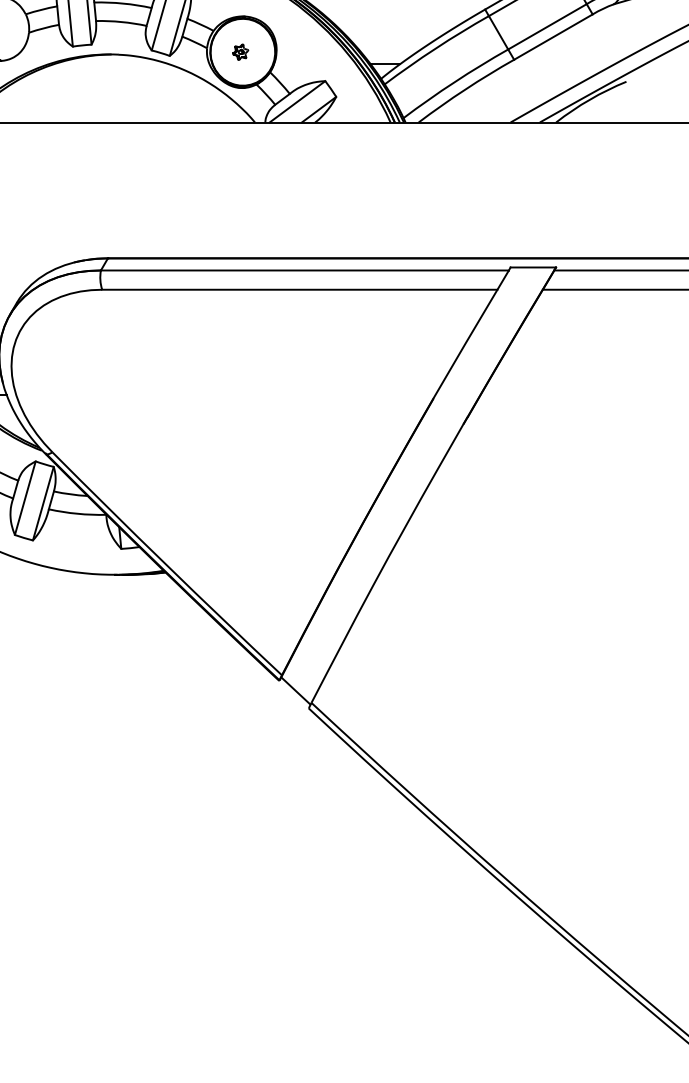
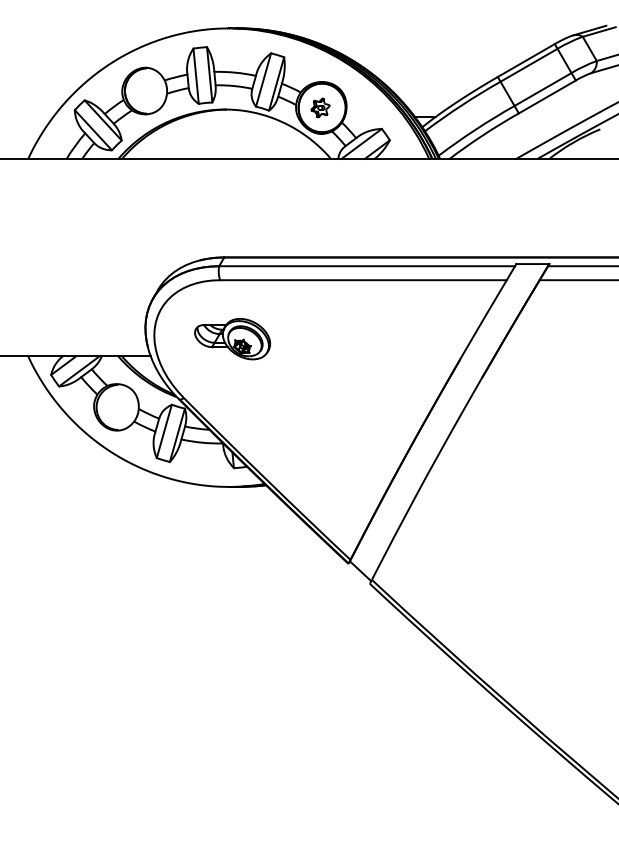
part: (240, 51) -> (320, 107), size x1.67
part: (119, 371) -> (232, 339), added

